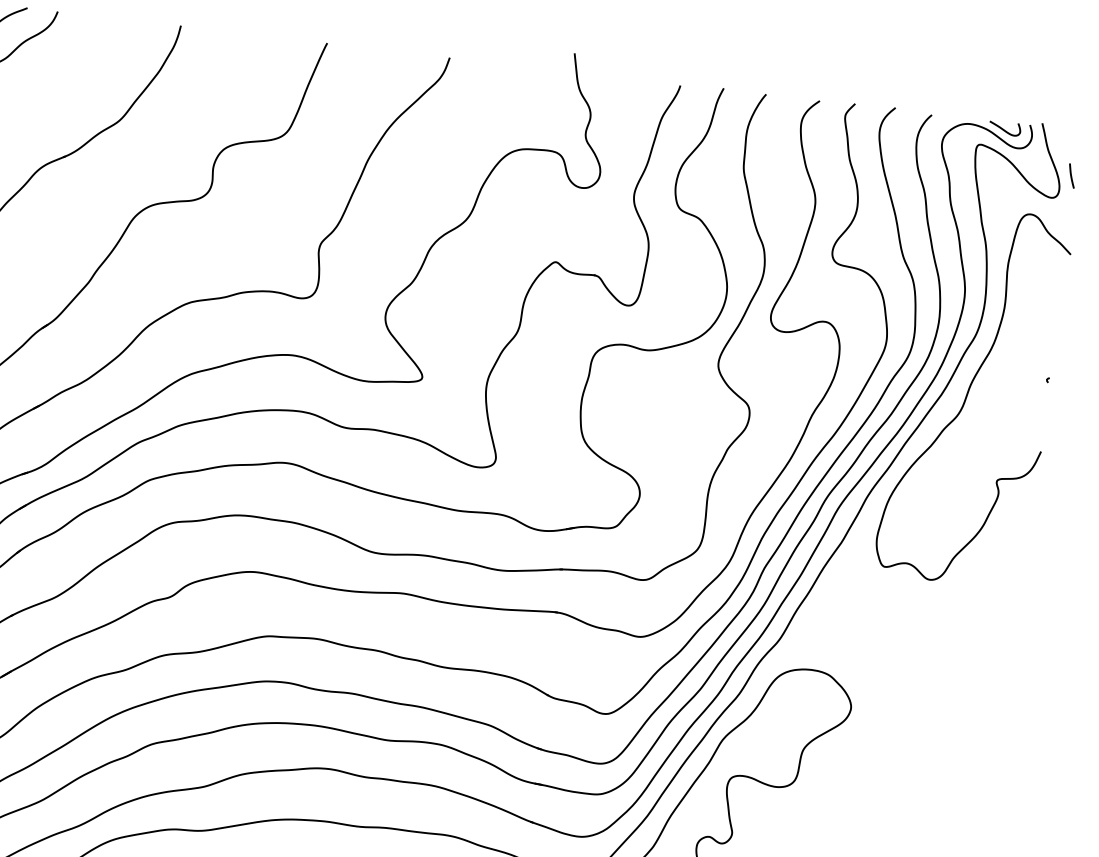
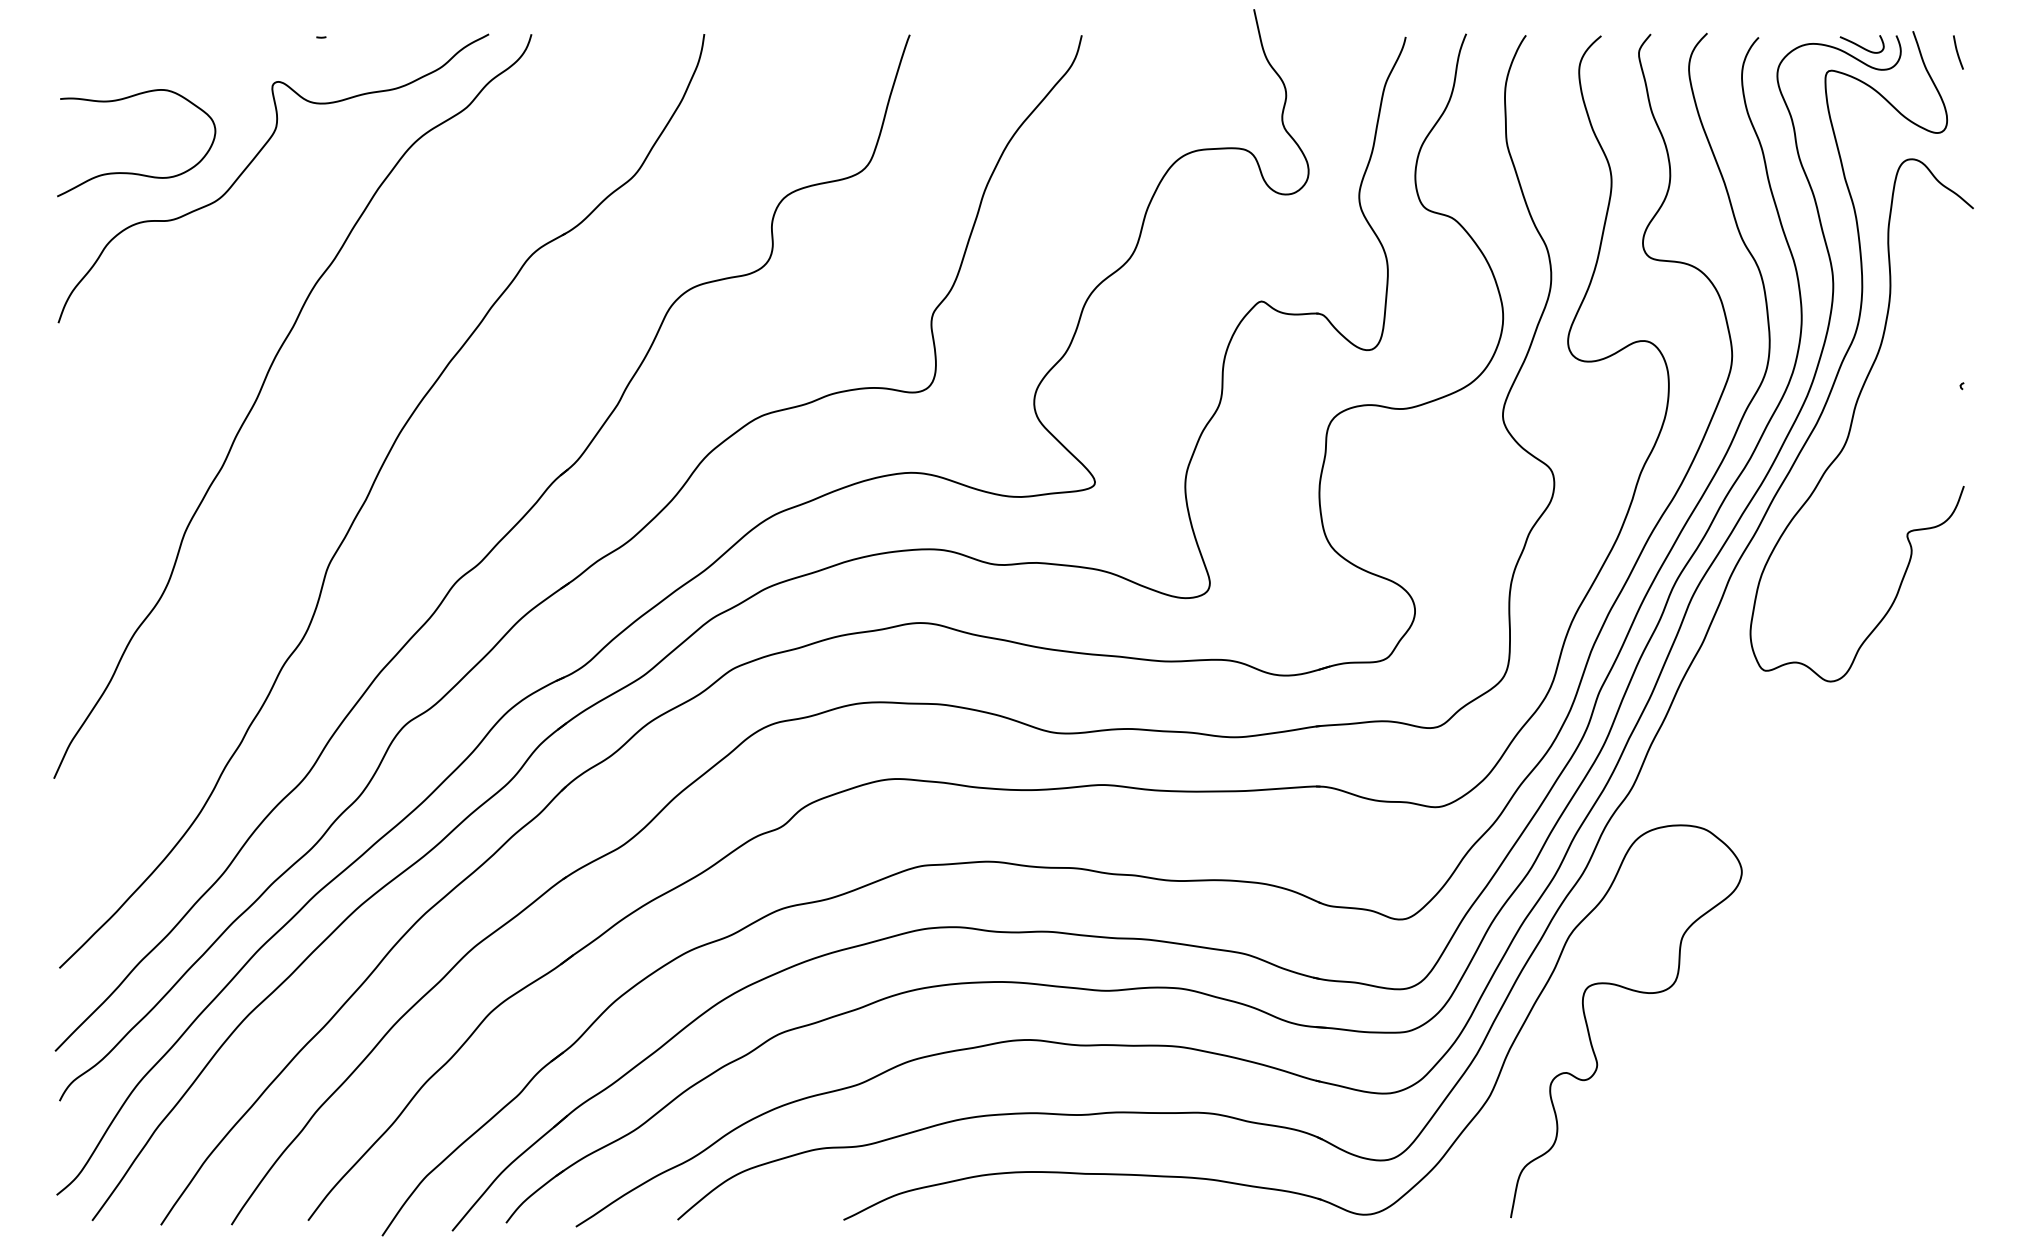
curve: (1071, 176) -> (1958, 52), moved

